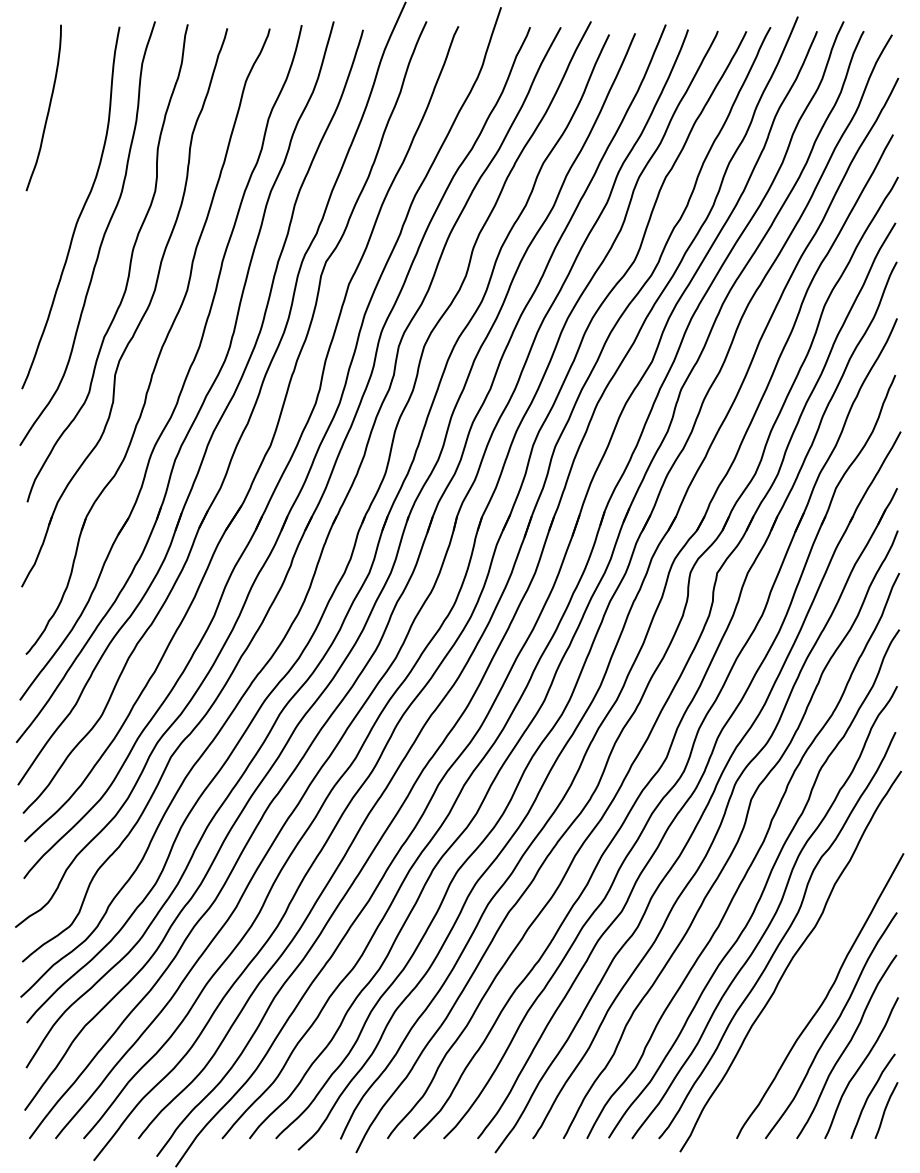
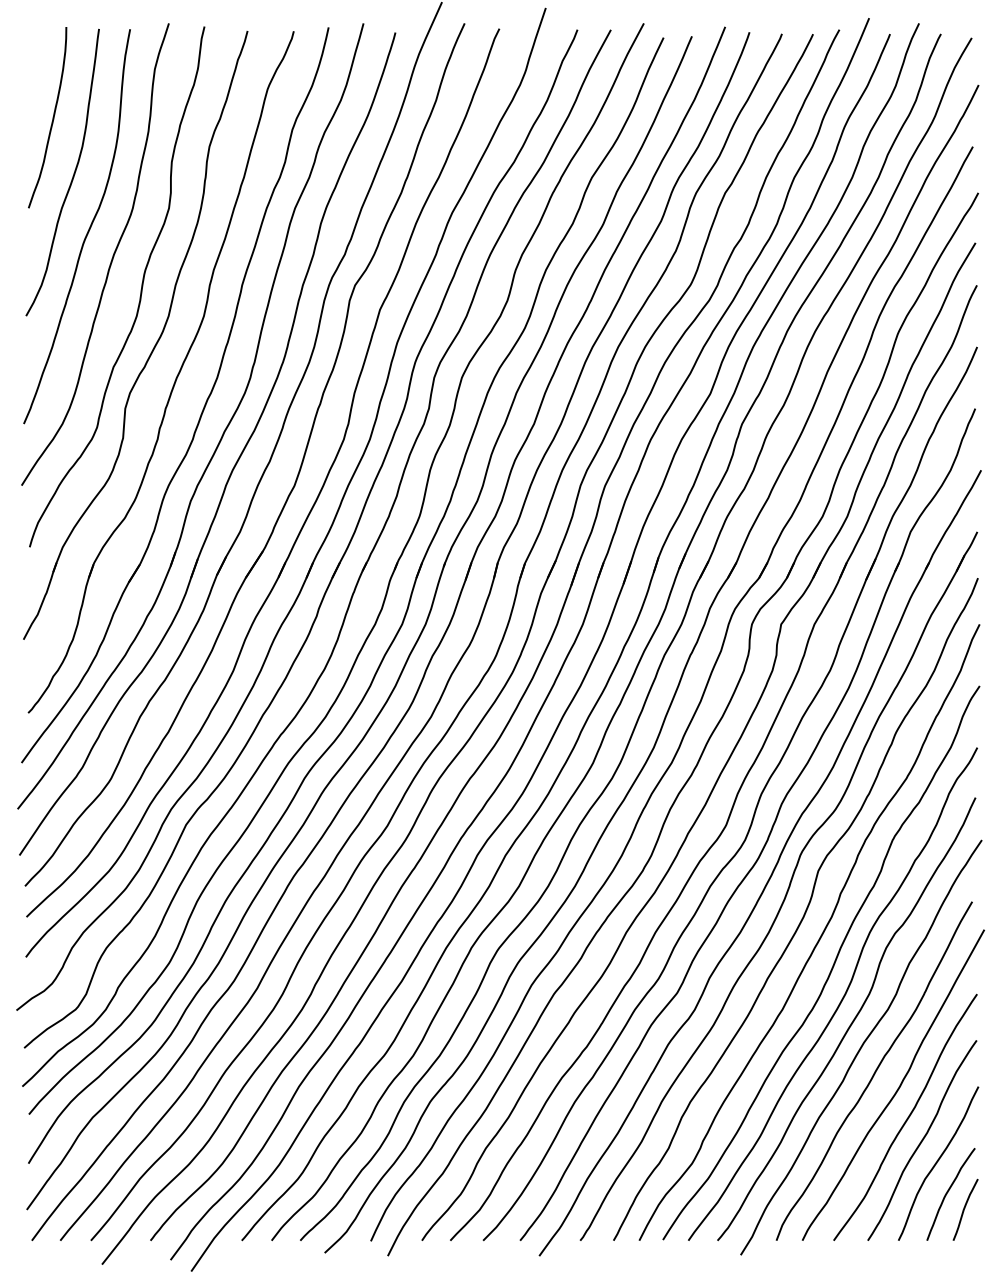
curve: (66, 161) -> (72, 176), added
curve: (803, 982) -> (875, 1070), added

